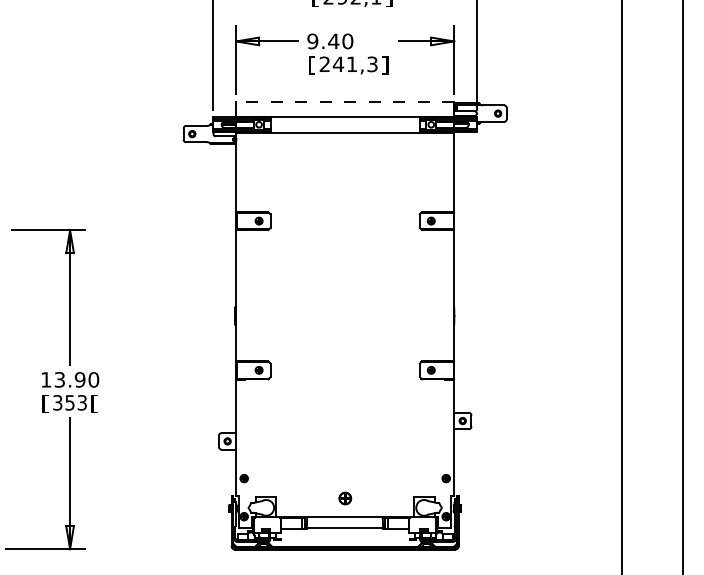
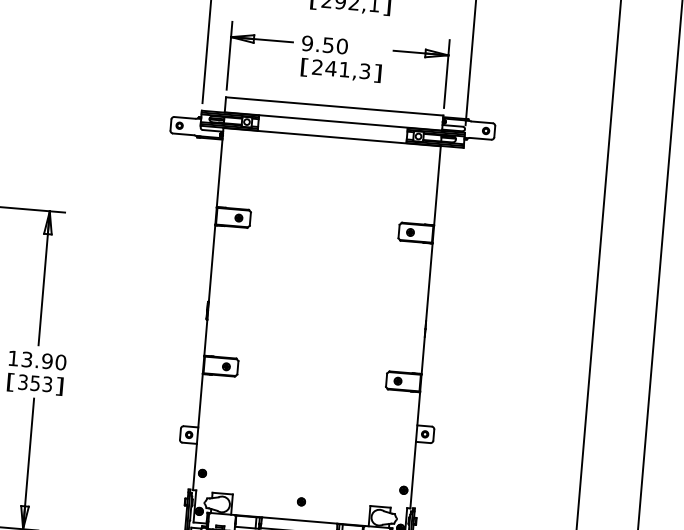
text: (333, 41) -> (328, 45), 9.40 -> 9.50
line: (344, 101) -> (334, 106), dashed -> solid
text: (94, 403) -> (59, 386), [ -> ]
part: (344, 498) -> (300, 501), size x0.62

